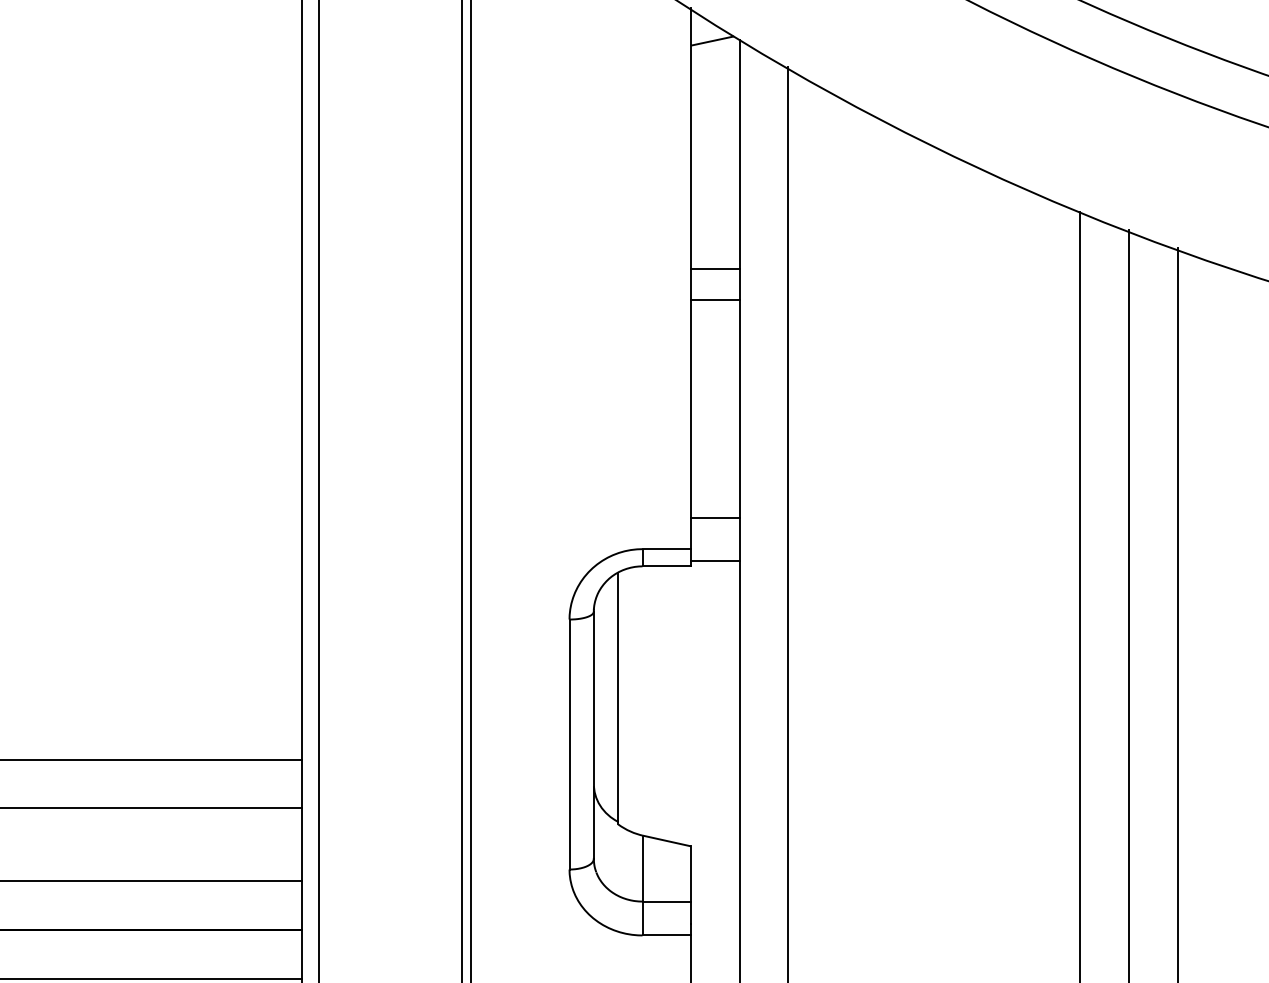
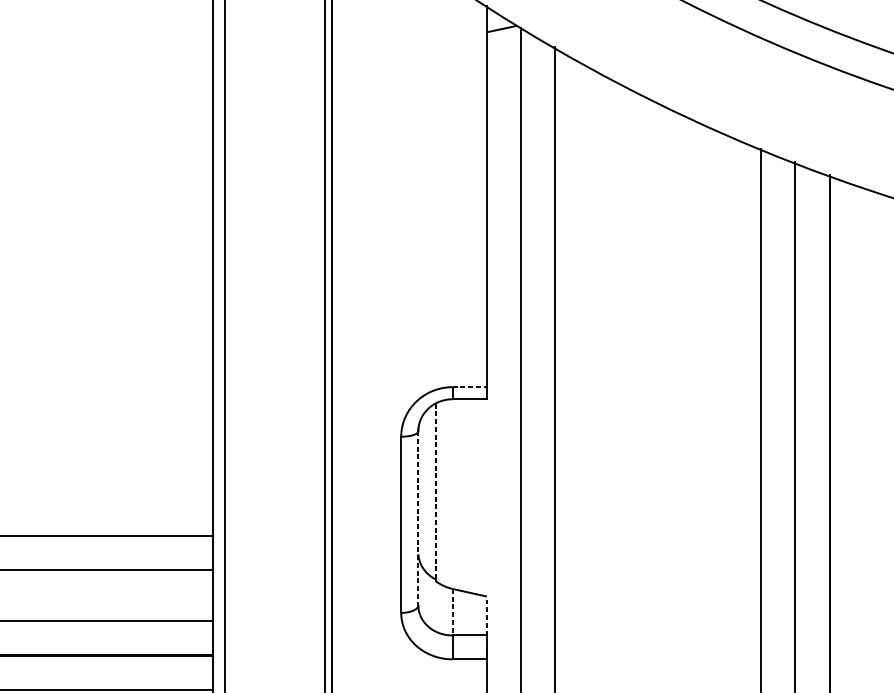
line: (715, 269) -> (504, 190), removed
line: (715, 300) -> (504, 211), removed
line: (715, 517) -> (504, 364), removed
line: (667, 549) -> (470, 387), solid -> dashed
line: (715, 560) -> (504, 395), removed
line: (618, 697) -> (435, 491), solid -> dashed
line: (593, 735) -> (418, 518), solid -> dashed
line: (642, 869) -> (452, 612), solid -> dashed
line: (691, 873) -> (487, 615), solid -> dashed

